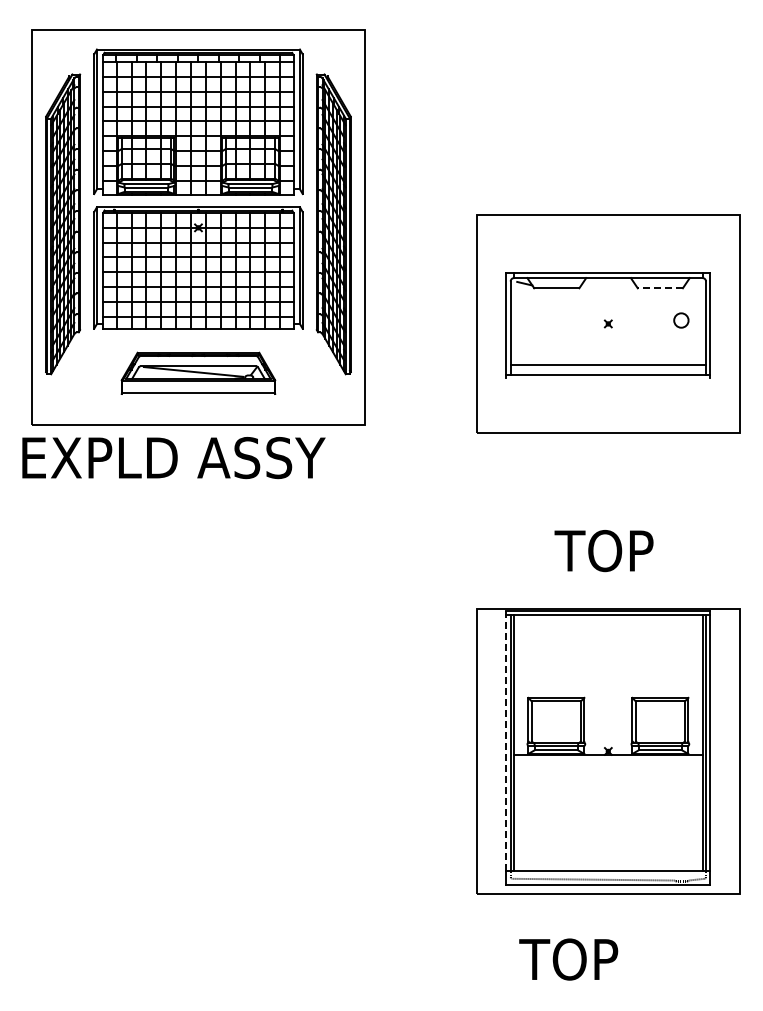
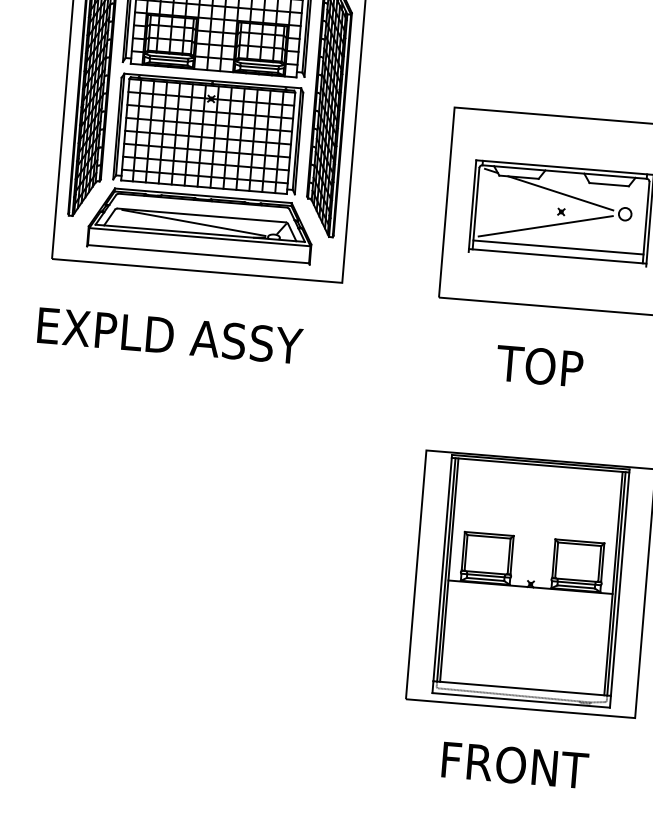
line: (660, 288) -> (609, 184), dashed -> solid
line: (605, 302) -> (560, 193), added
line: (591, 341) -> (545, 226), added
part: (198, 373) -> (200, 225), size x1.67
text: (173, 458) -> (169, 336), moved
text: (603, 551) -> (539, 366), moved
line: (506, 741) -> (442, 568), dashed -> solid
text: (605, 959) -> (513, 765), TOP -> FRONT

